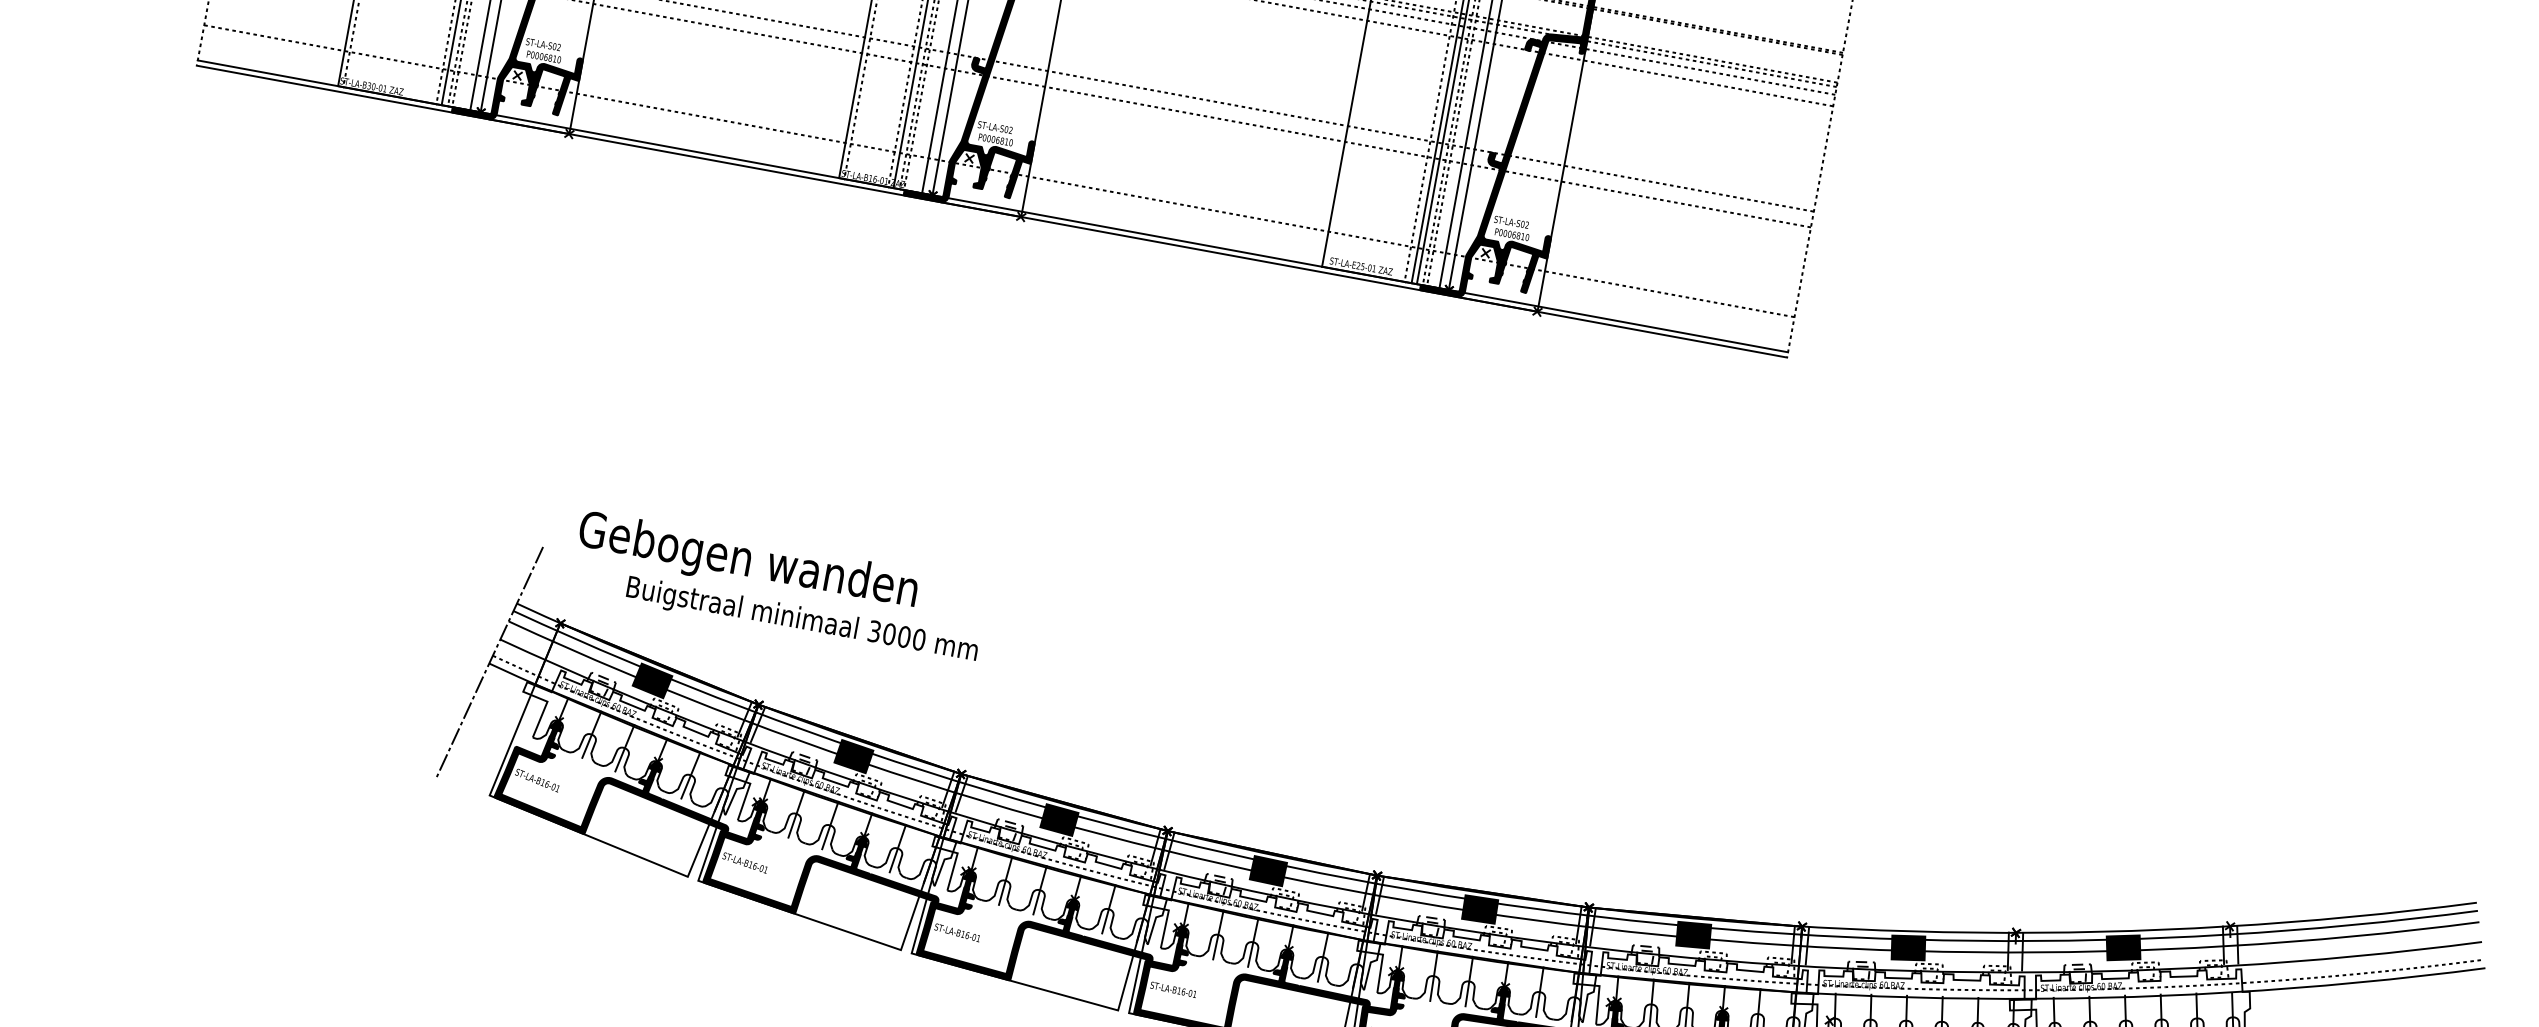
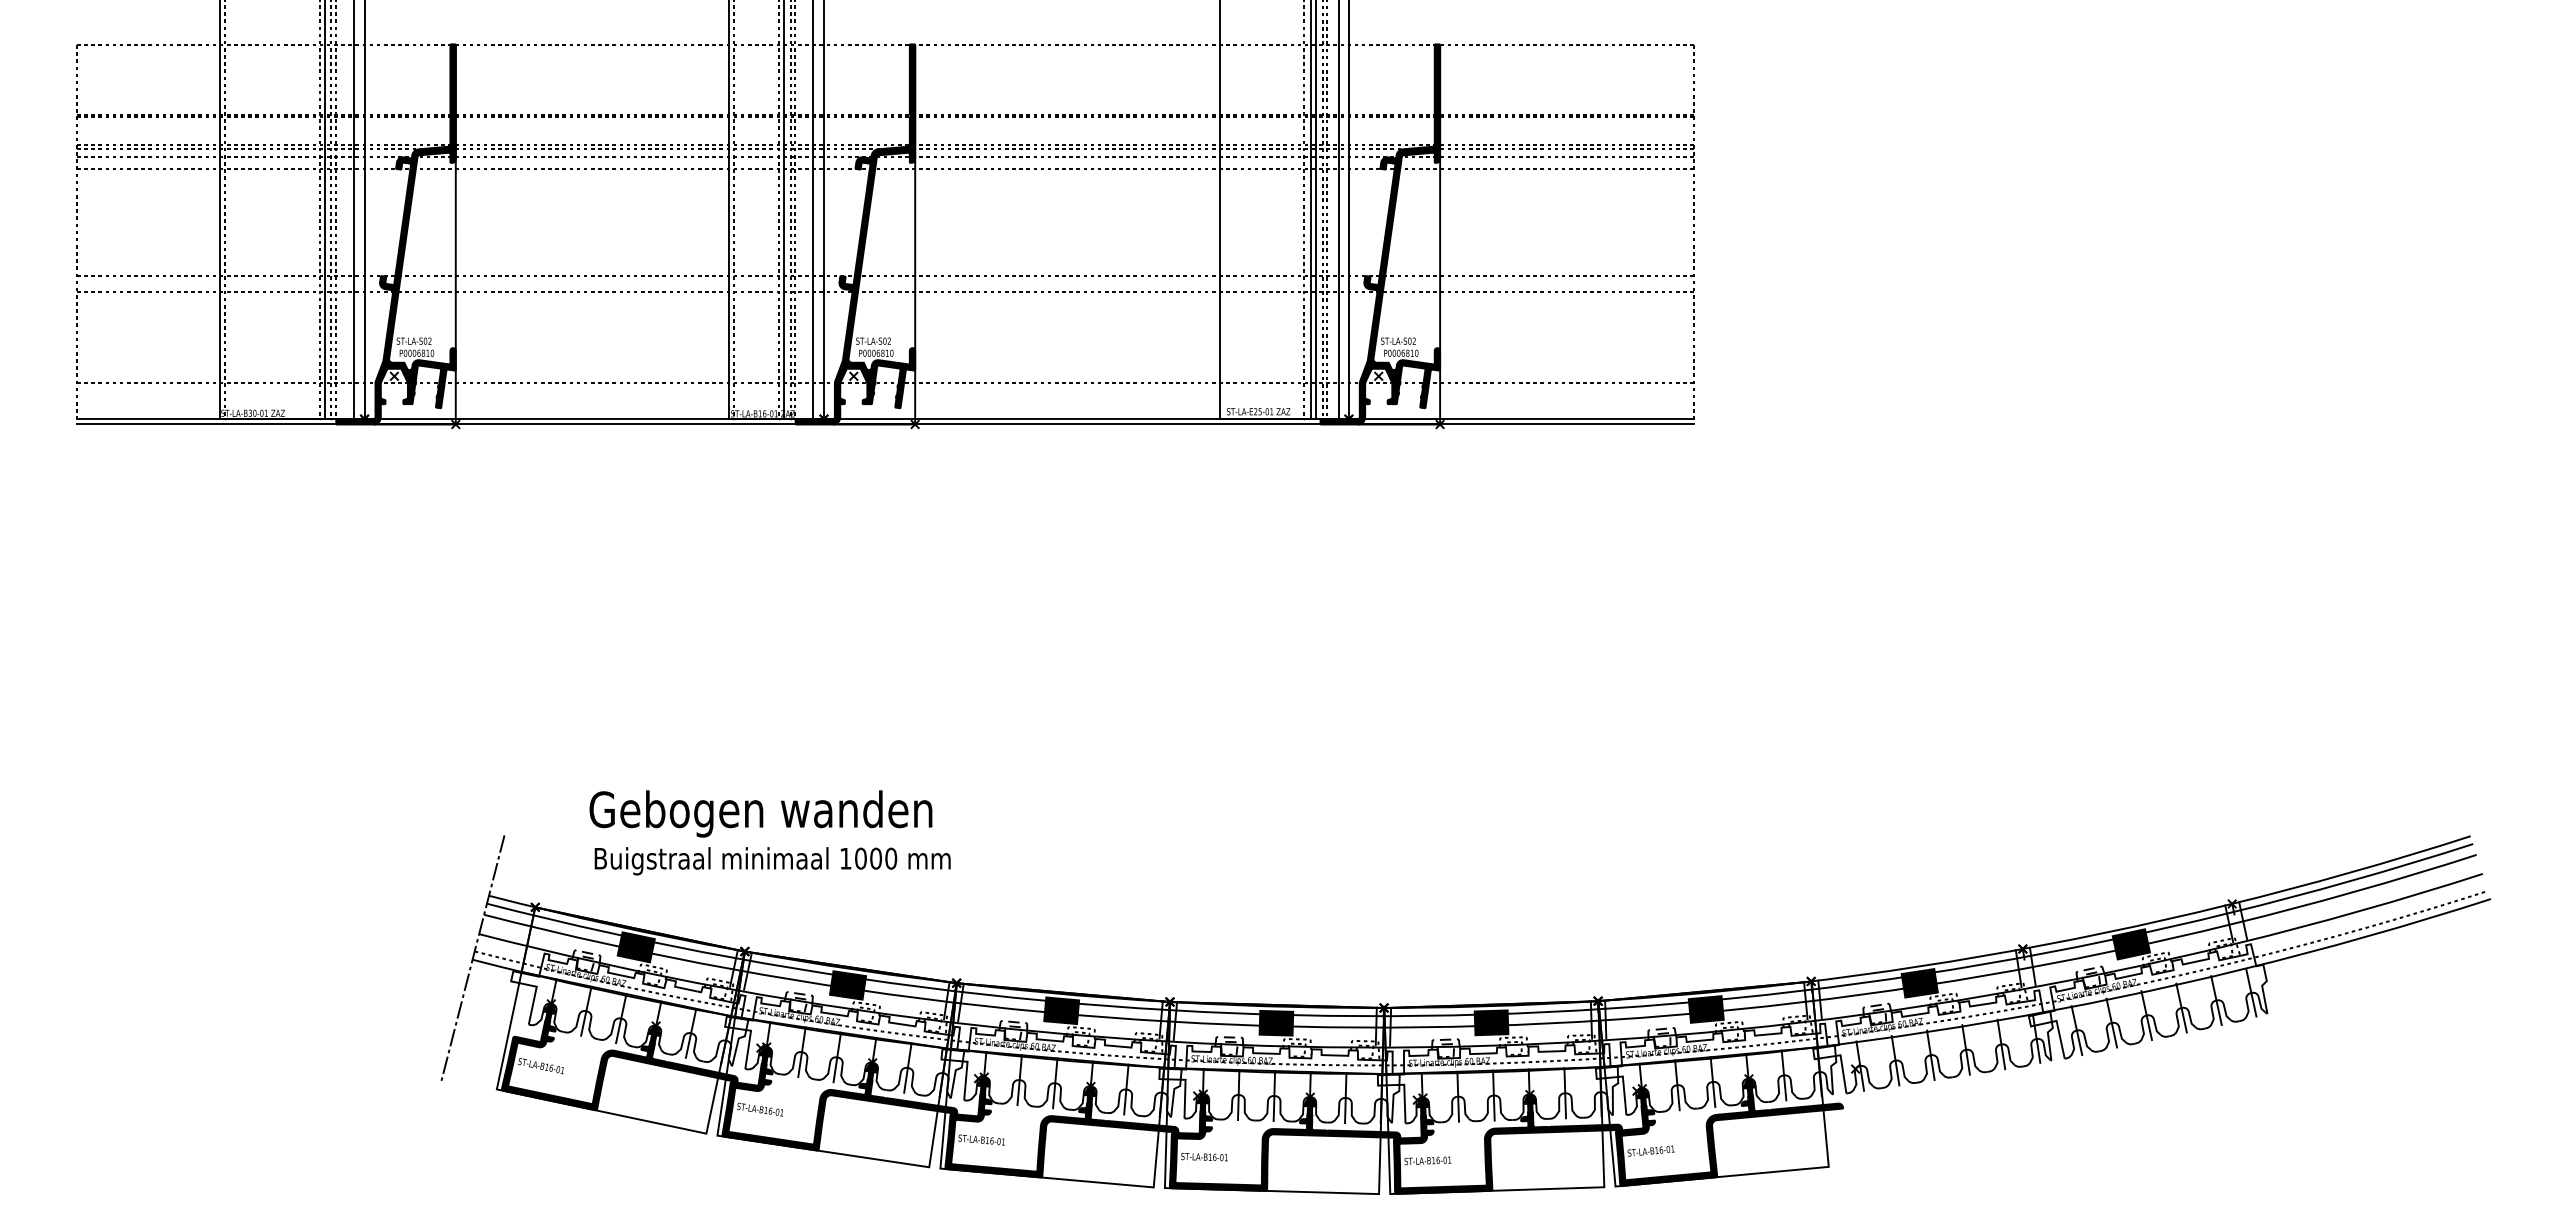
text: (747, 562) -> (760, 813), moved
text: (874, 631) -> (845, 858), 3000 -> 1000

